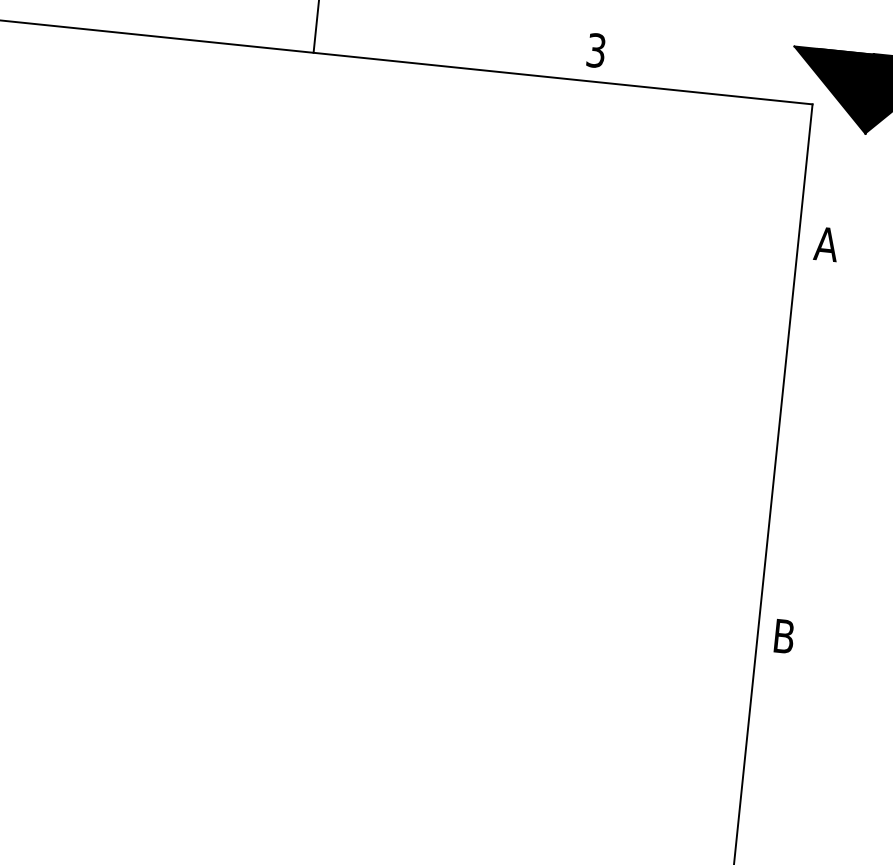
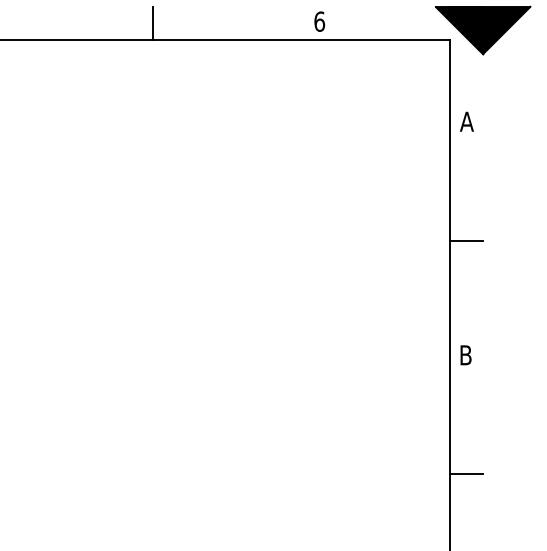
text: (596, 50) -> (319, 21), 3 -> 6
line: (805, 443) -> (466, 240), added
line: (764, 835) -> (466, 473), added

